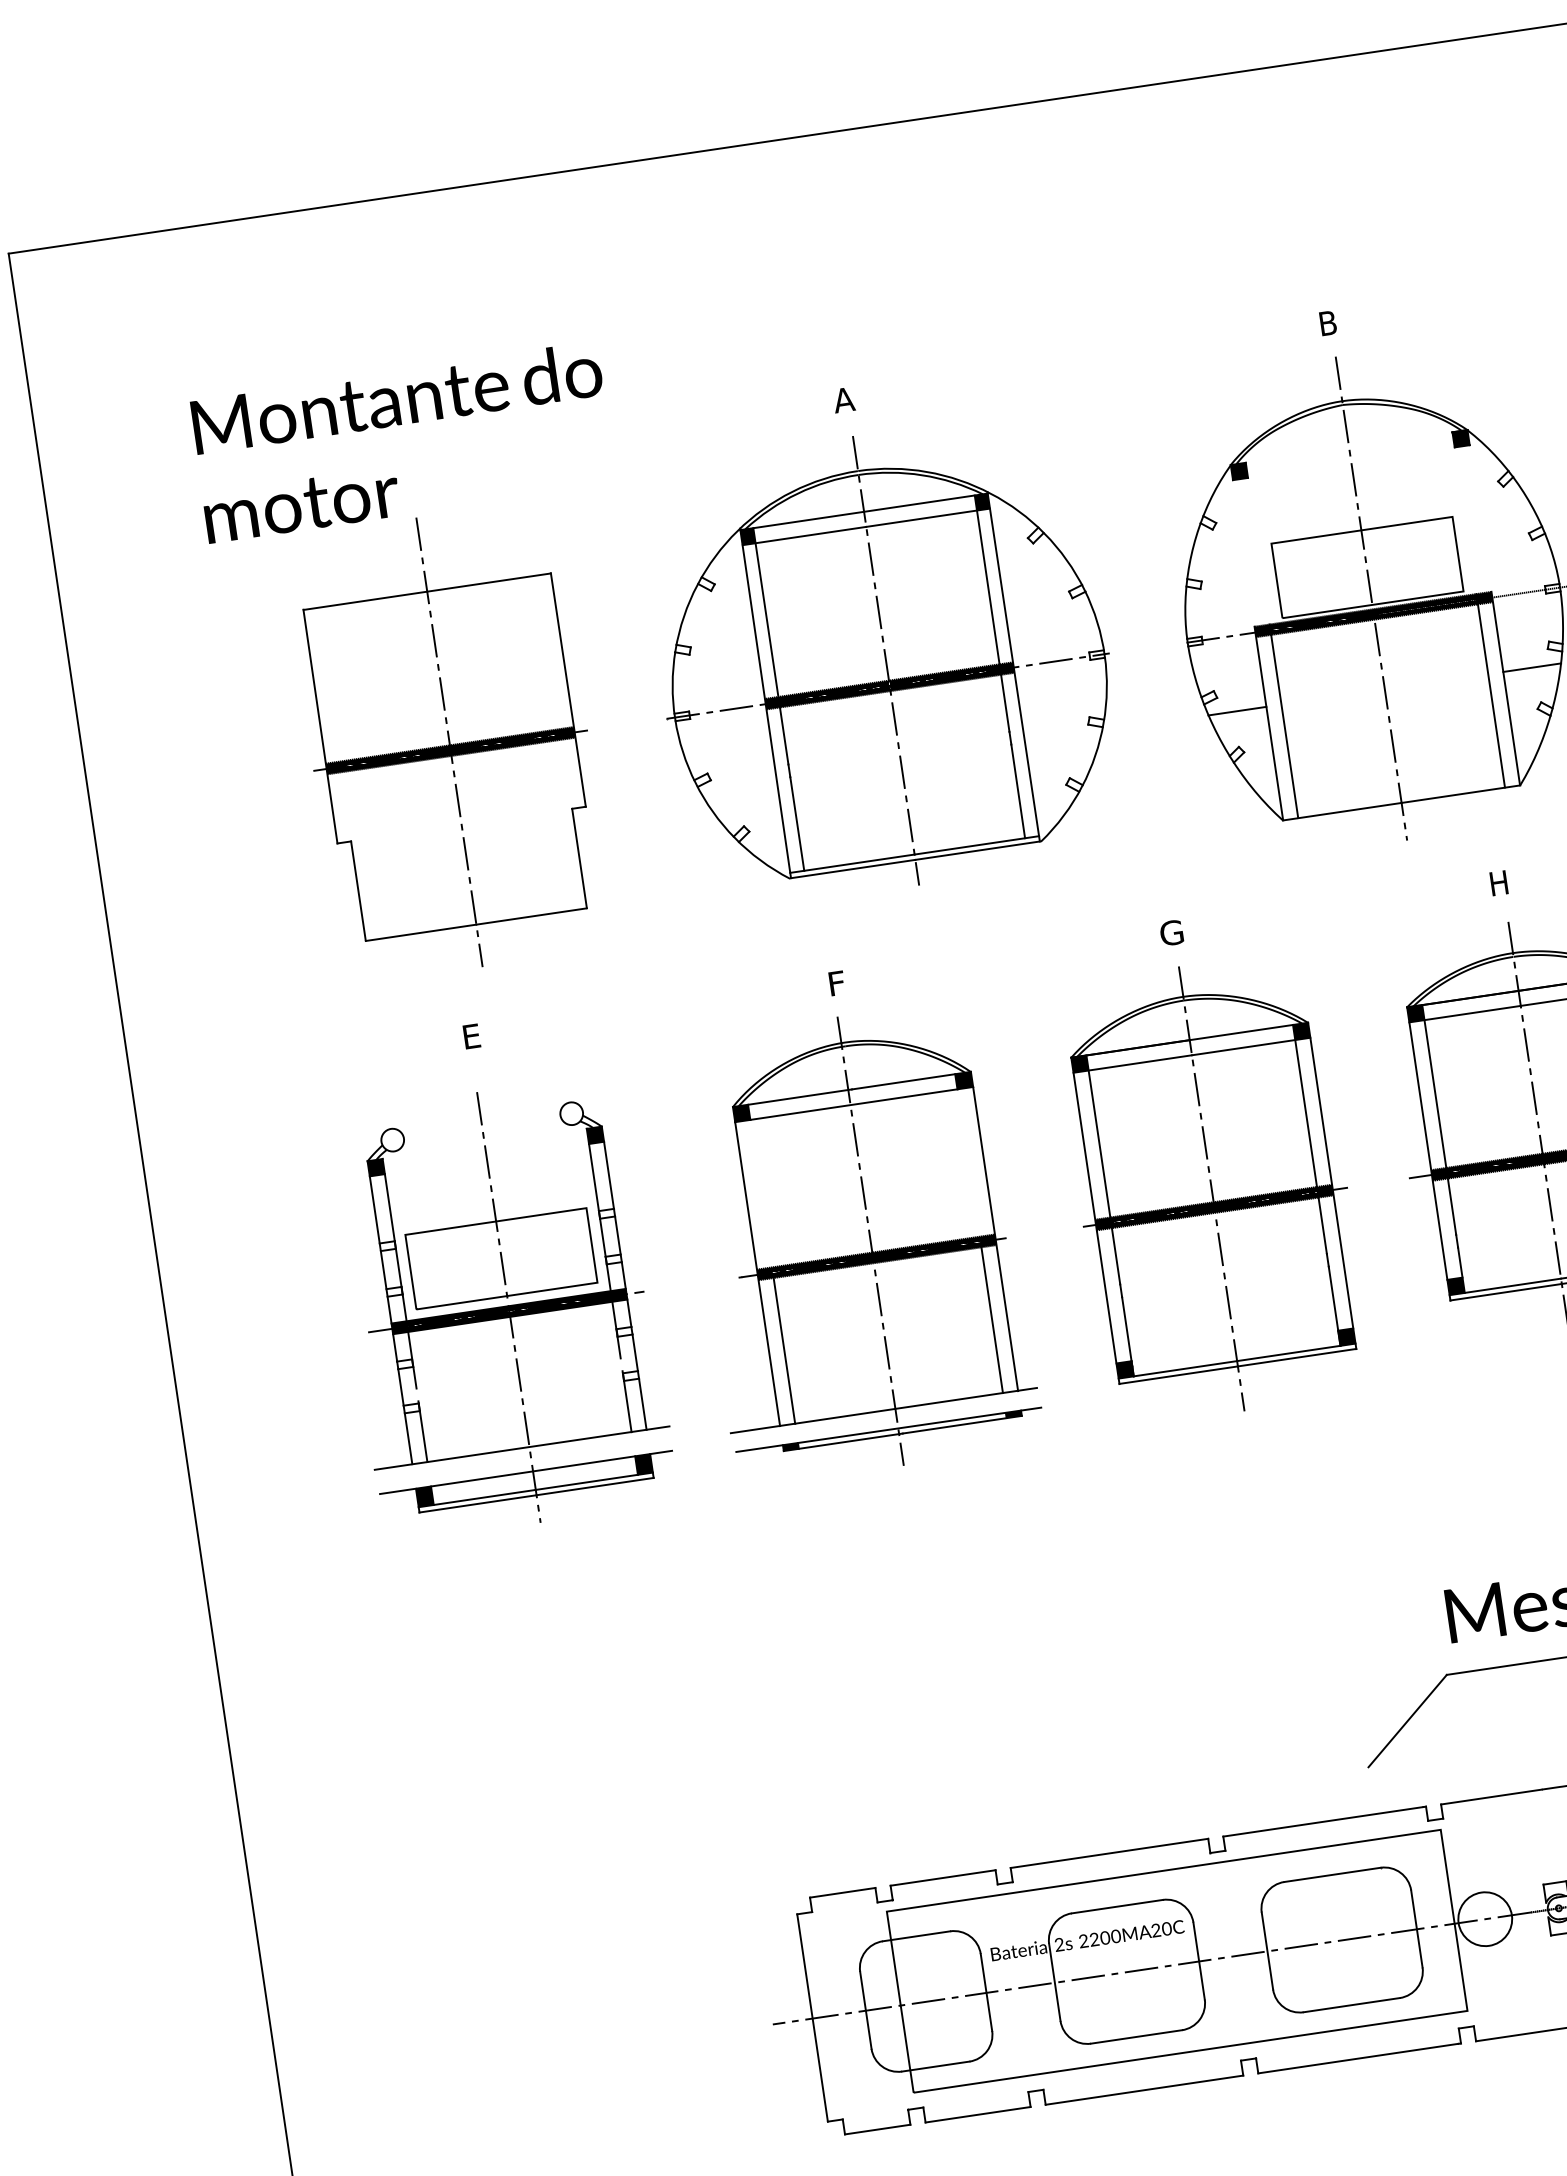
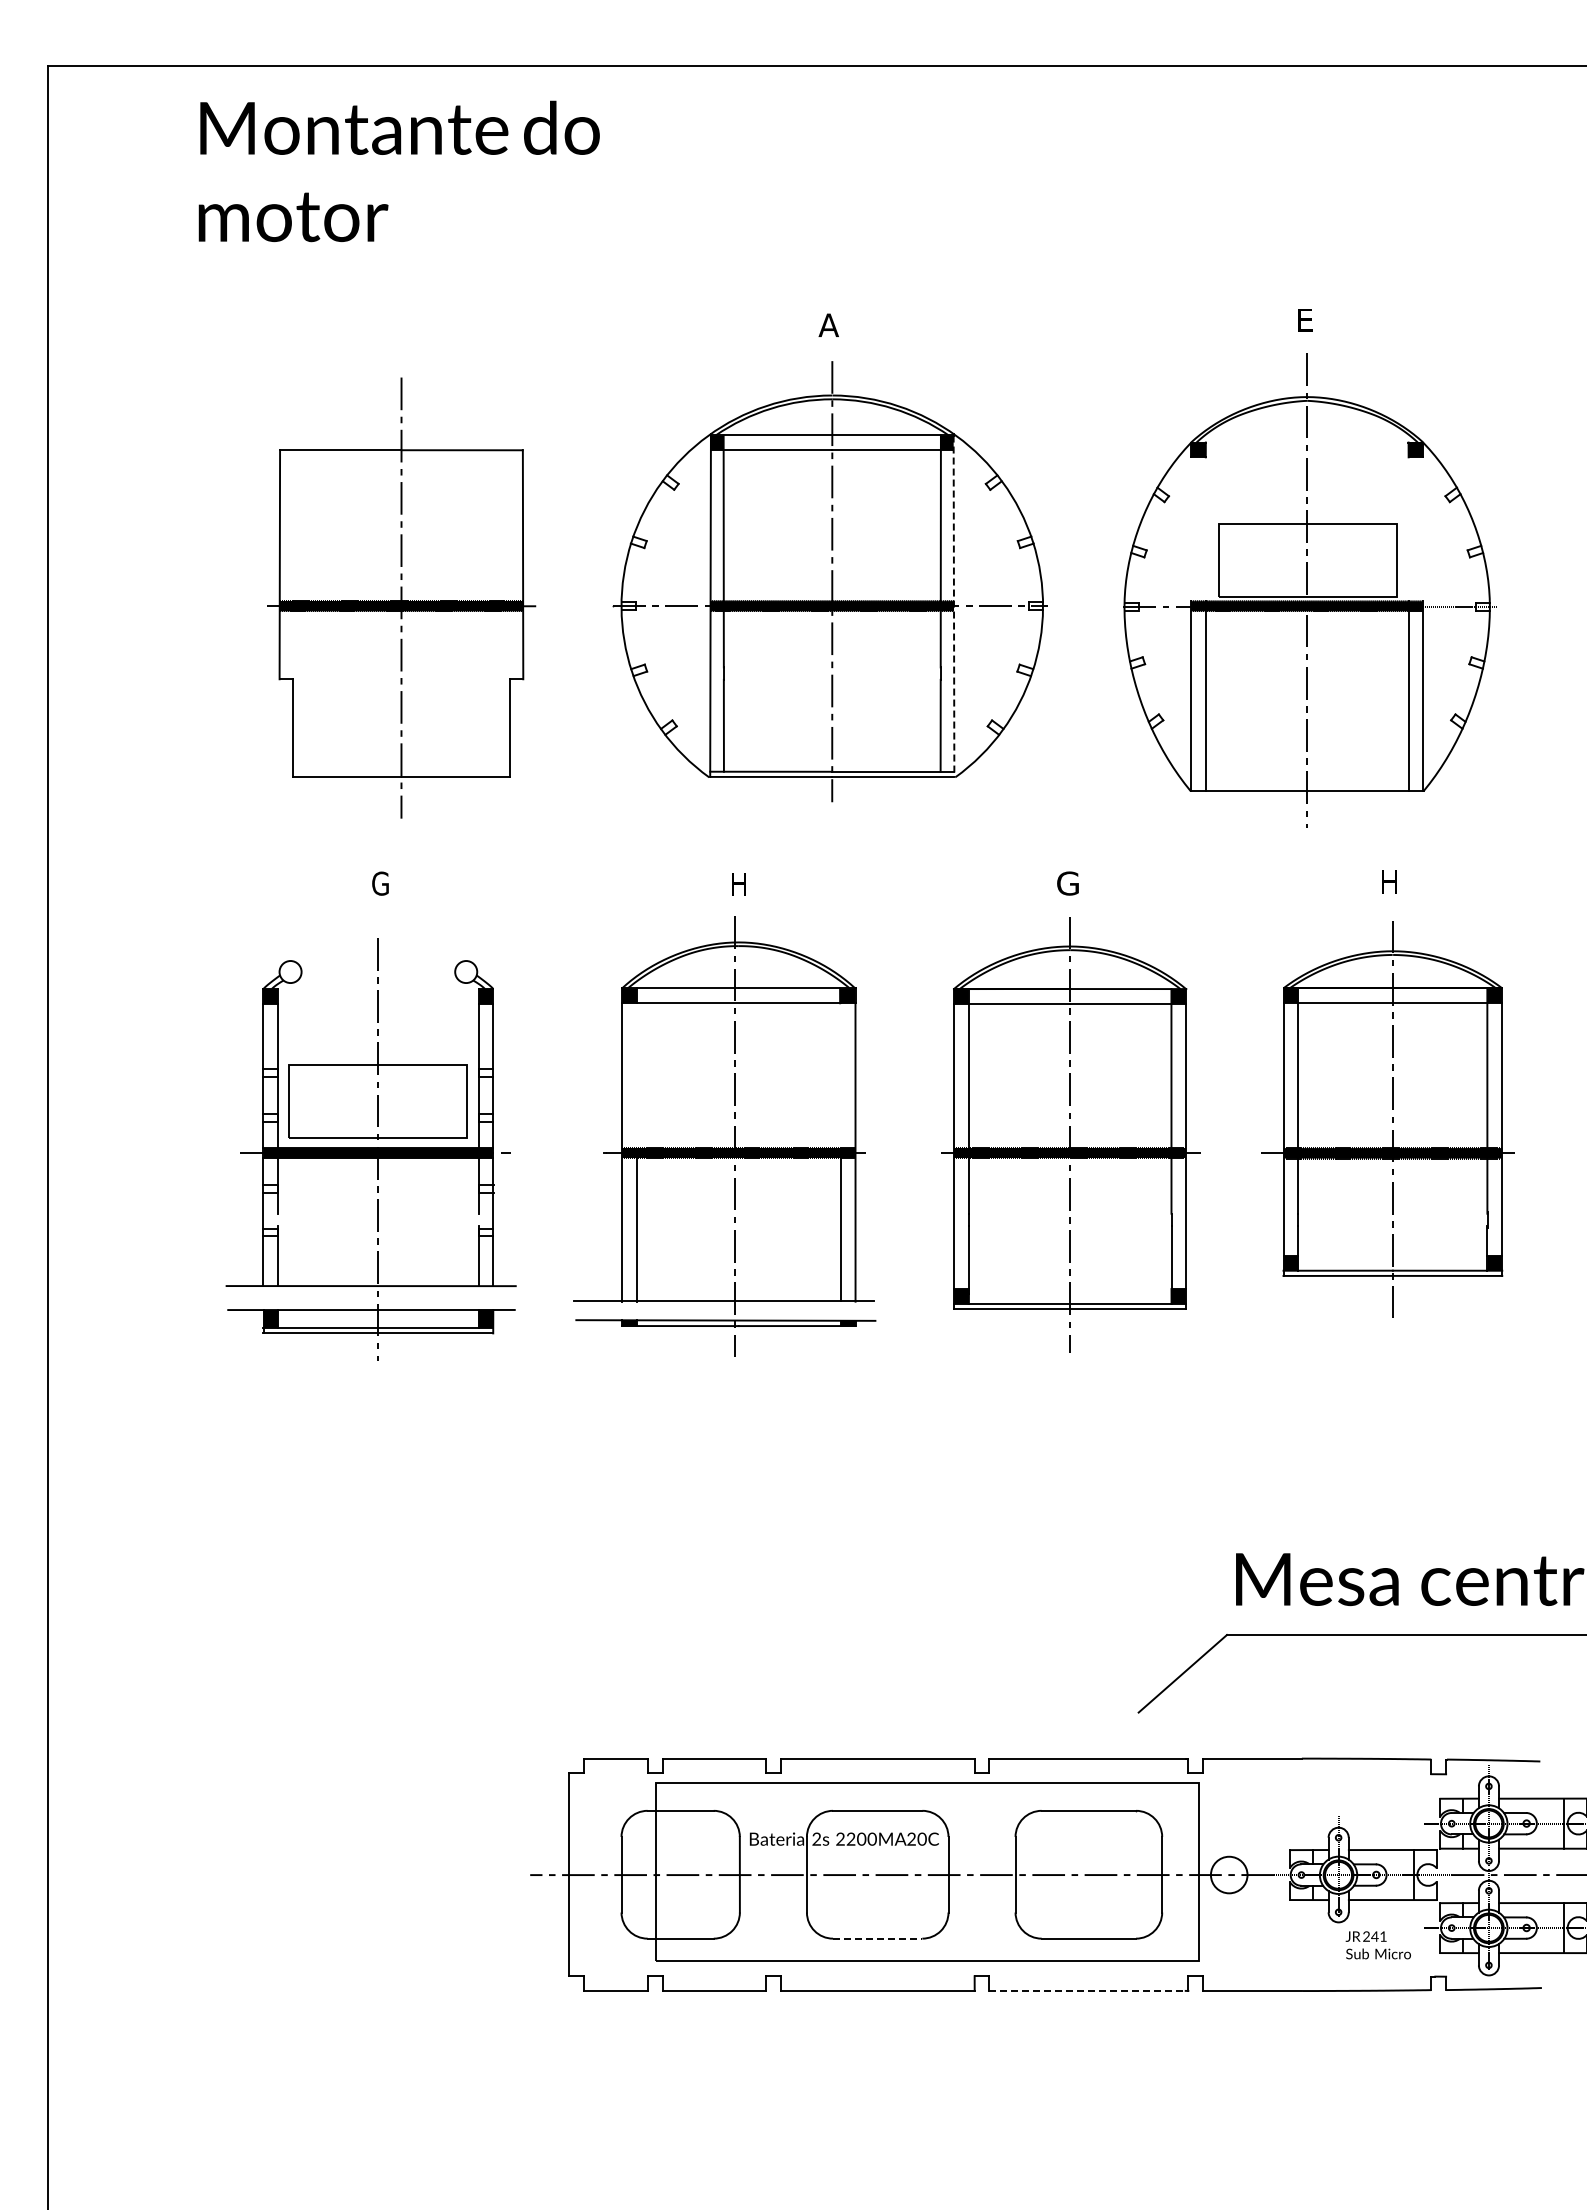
text: (1327, 322) -> (1304, 319), B -> E
text: (402, 442) -> (398, 171), moved
line: (1014, 667) -> (954, 606), solid -> dashed
line: (1531, 667) -> (1451, 679), removed
line: (1237, 710) -> (1162, 679), removed
text: (837, 983) -> (739, 884), F -> H
text: (471, 1036) -> (380, 883), E -> G
circle: (1485, 1918) -> (1229, 1874), size x0.7
line: (1136, 2036) -> (877, 1938), solid -> dashed
line: (1359, 2058) -> (1088, 1990), solid -> dashed

